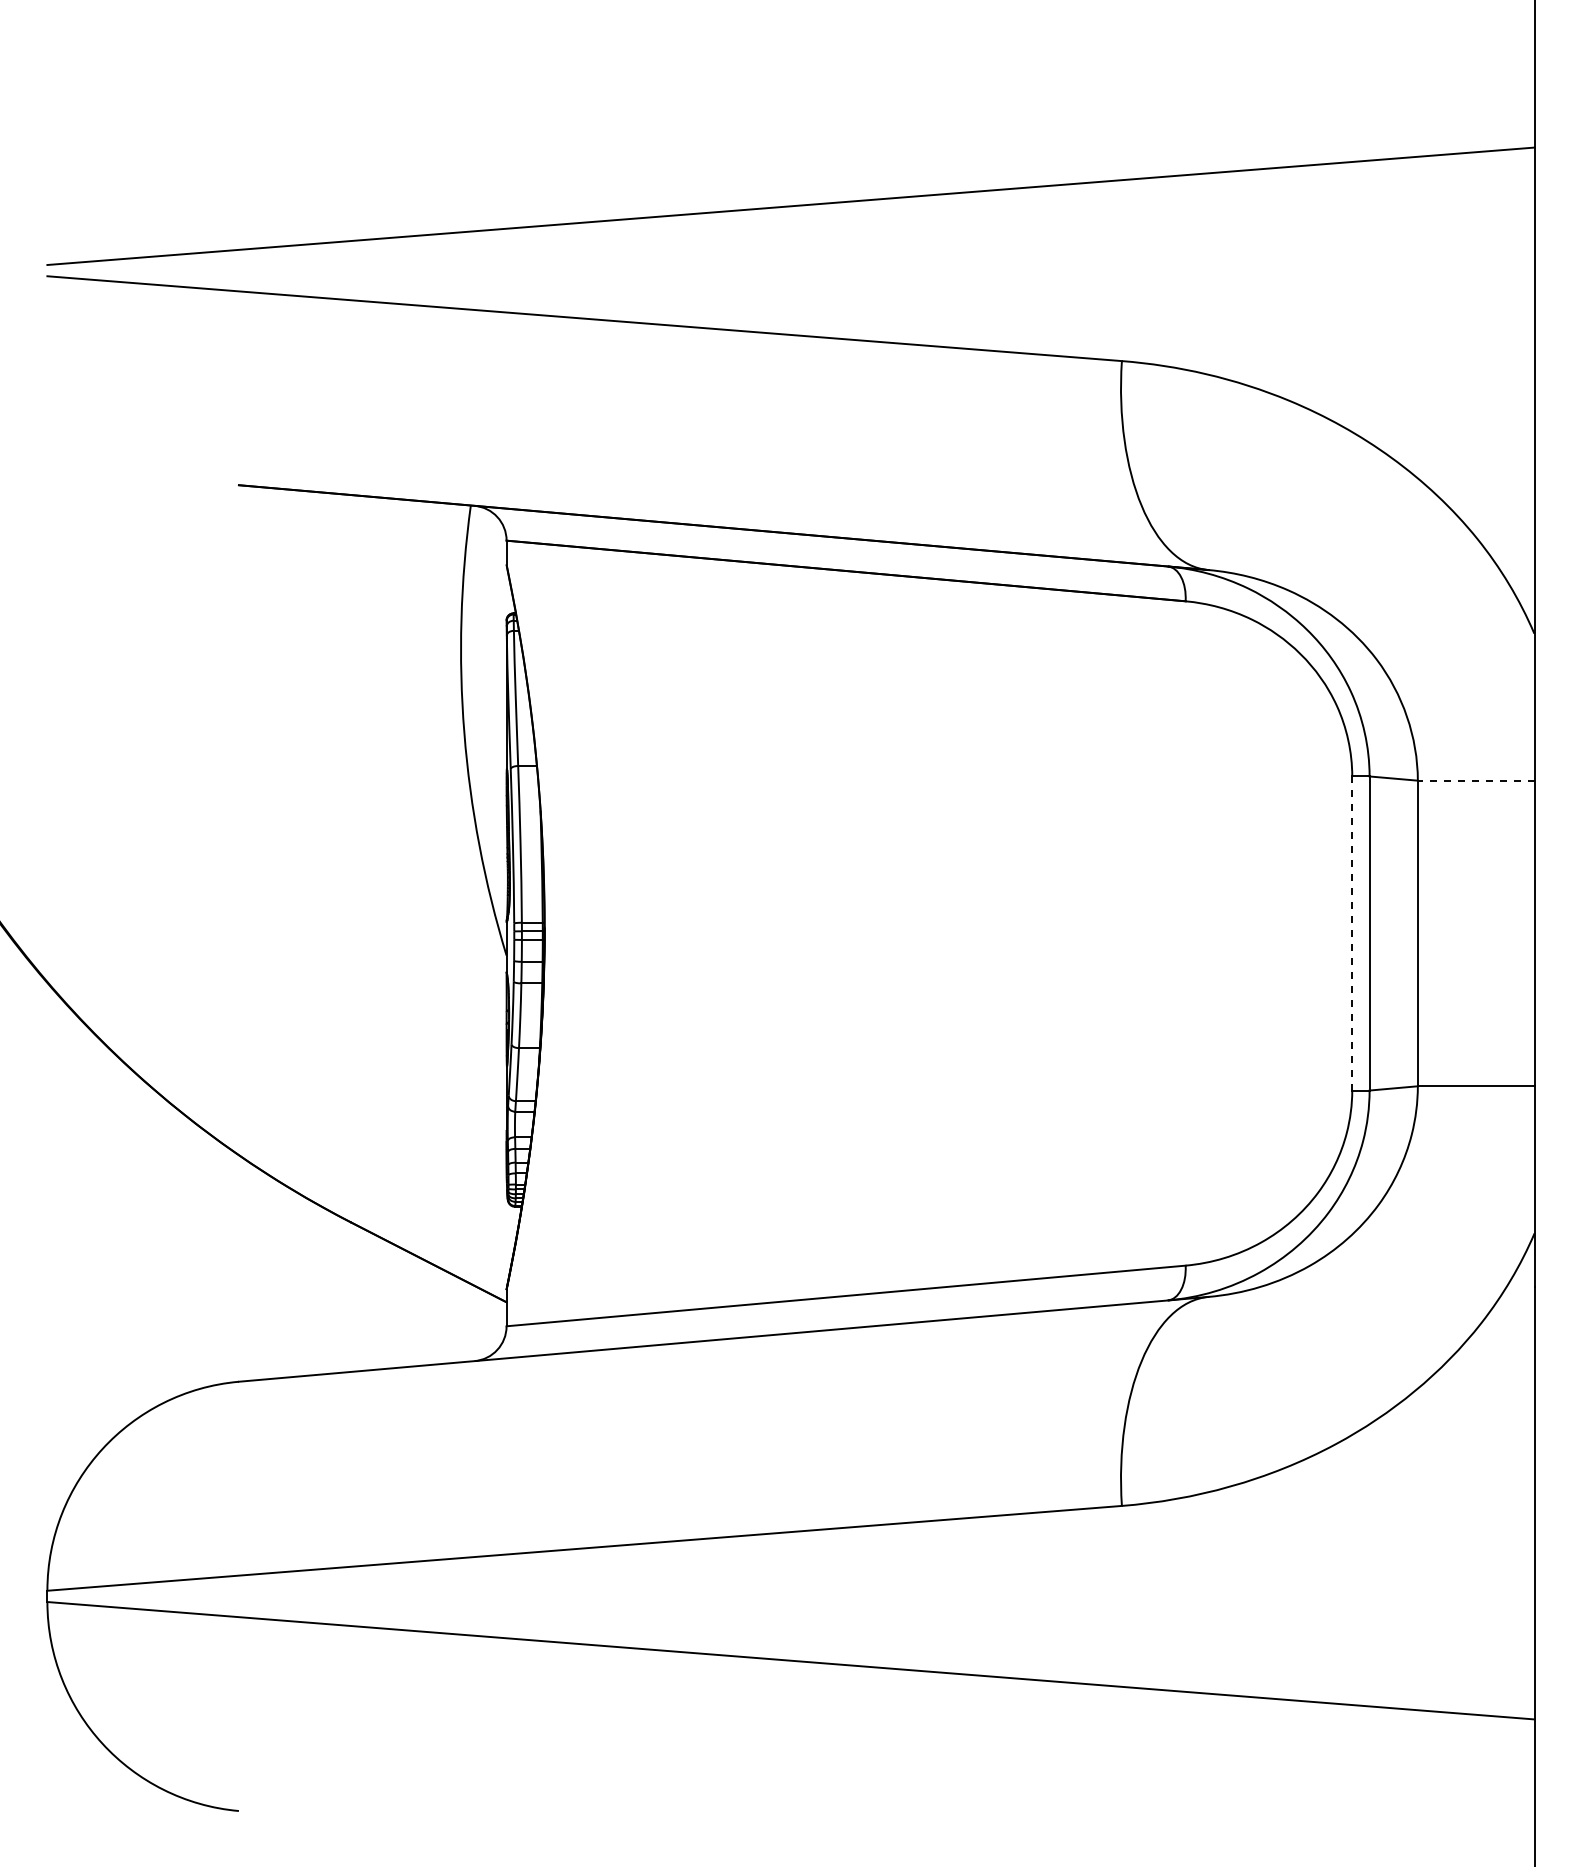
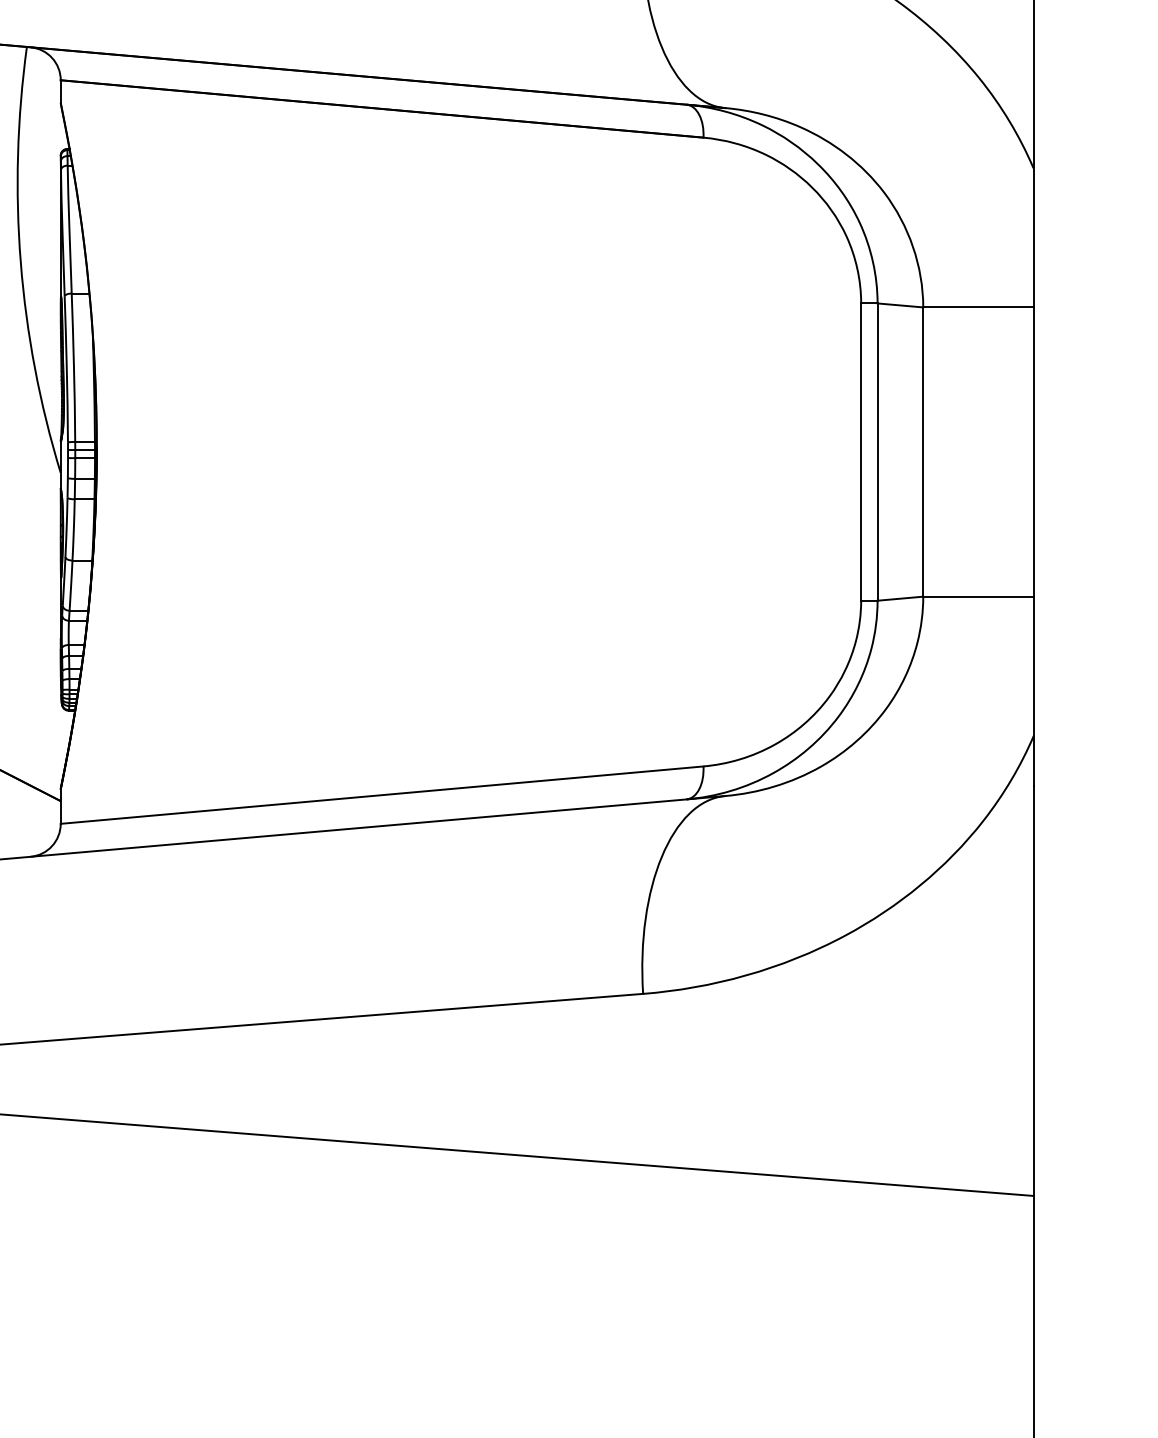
line: (1475, 780) -> (977, 307), dashed -> solid
line: (1352, 934) -> (861, 453), dashed -> solid

